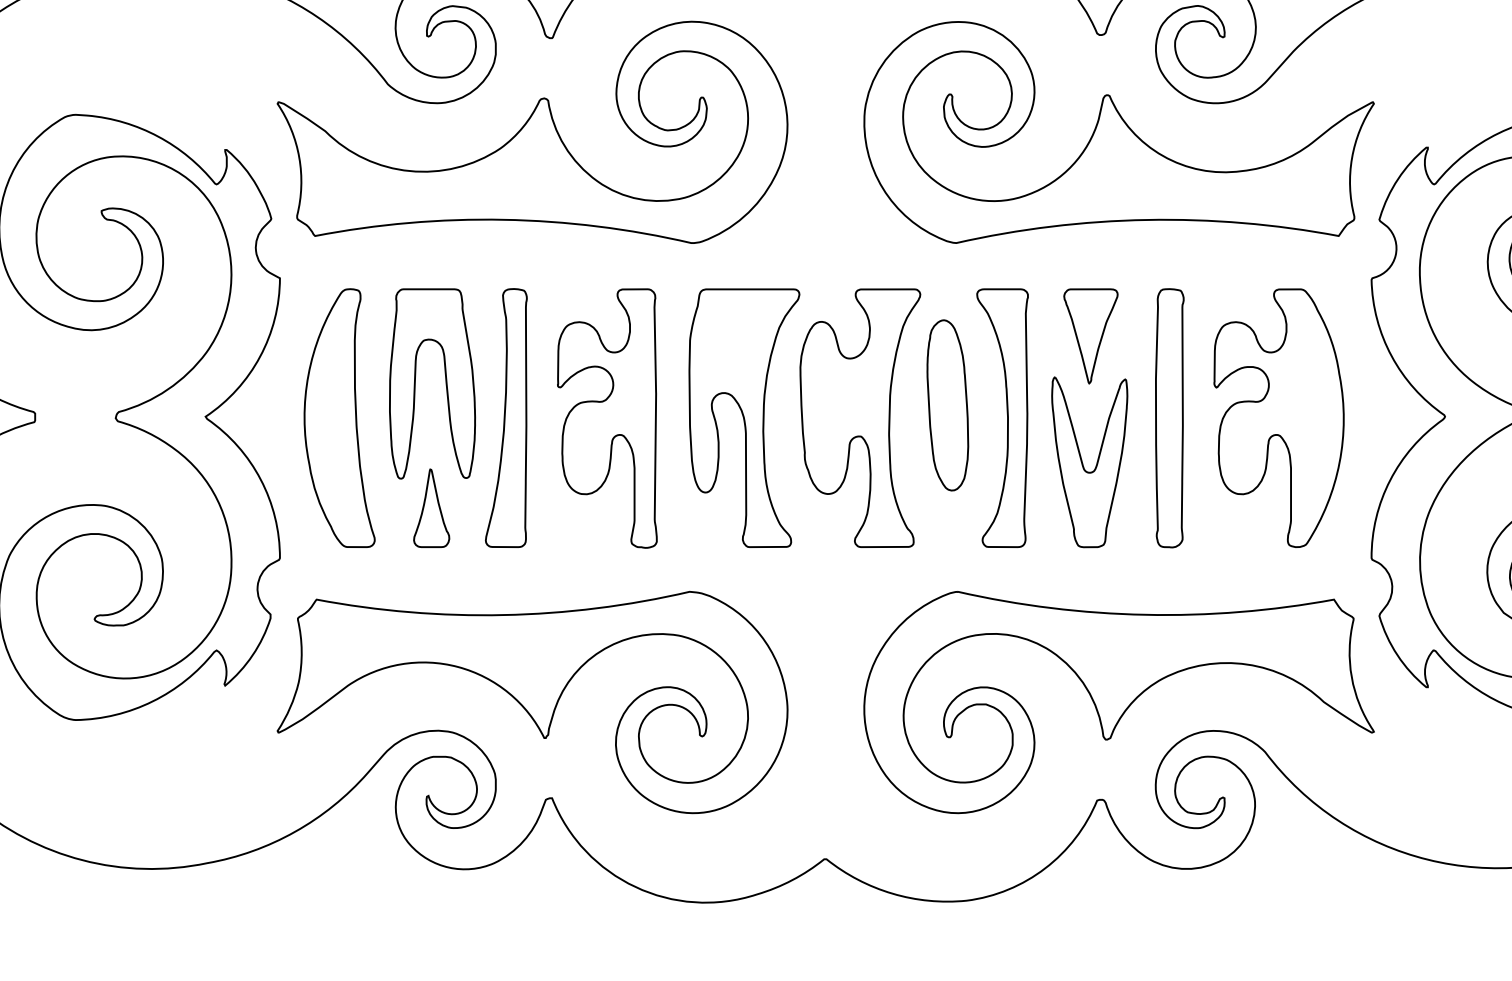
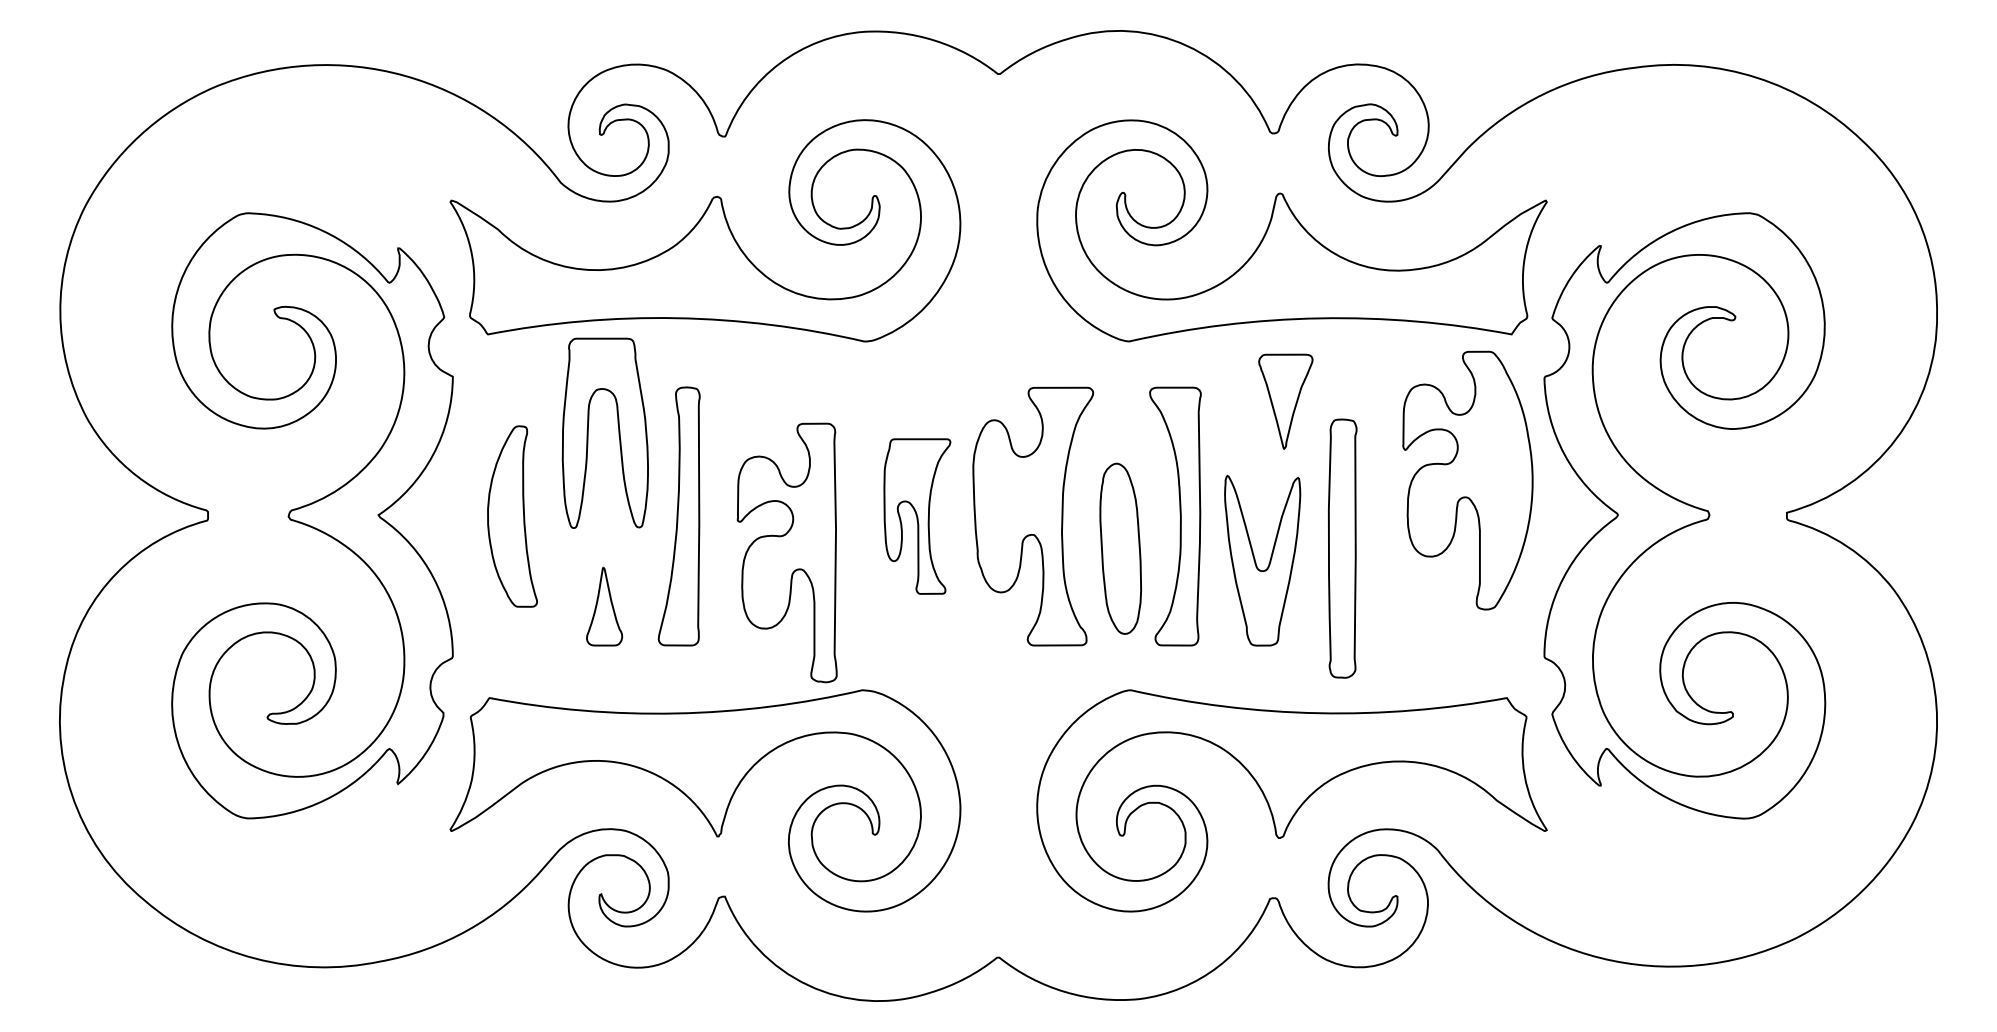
part: (1090, 336) -> (1285, 401), moved
part: (445, 383) -> (618, 432), moved
part: (947, 405) -> (1120, 548), moved
part: (339, 418) -> (512, 516), size x0.7
part: (606, 418) -> (786, 552), moved
part: (744, 418) -> (917, 516), size x0.6
part: (1169, 418) -> (1342, 548), moved
part: (1278, 418) -> (1467, 480), moved

